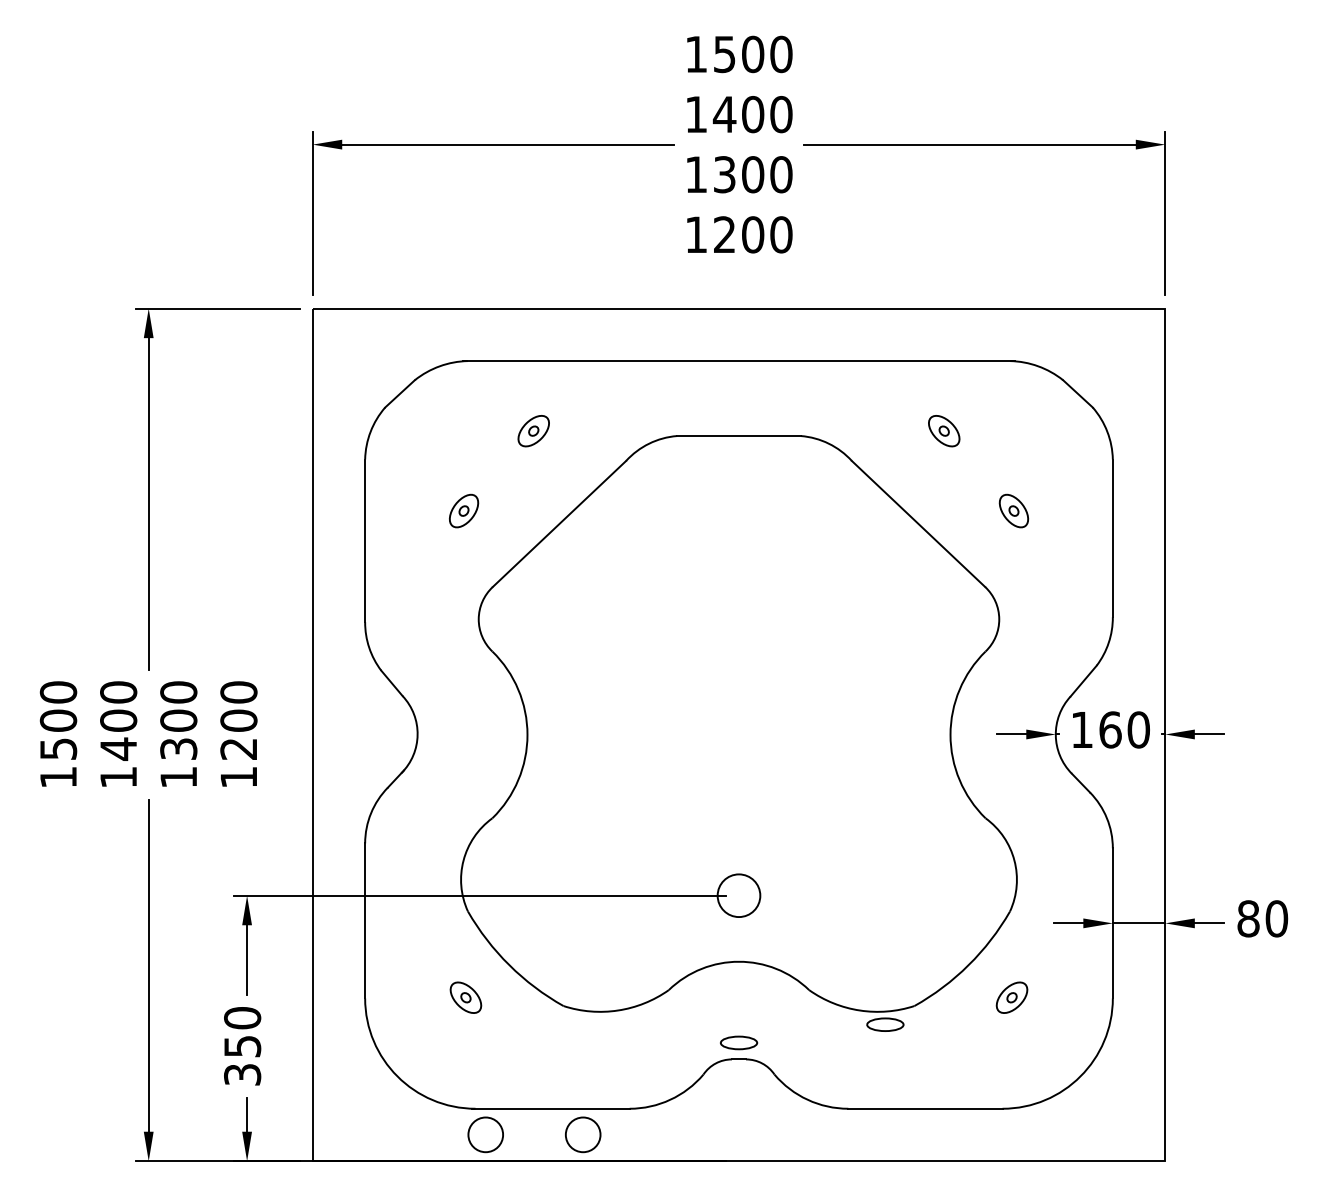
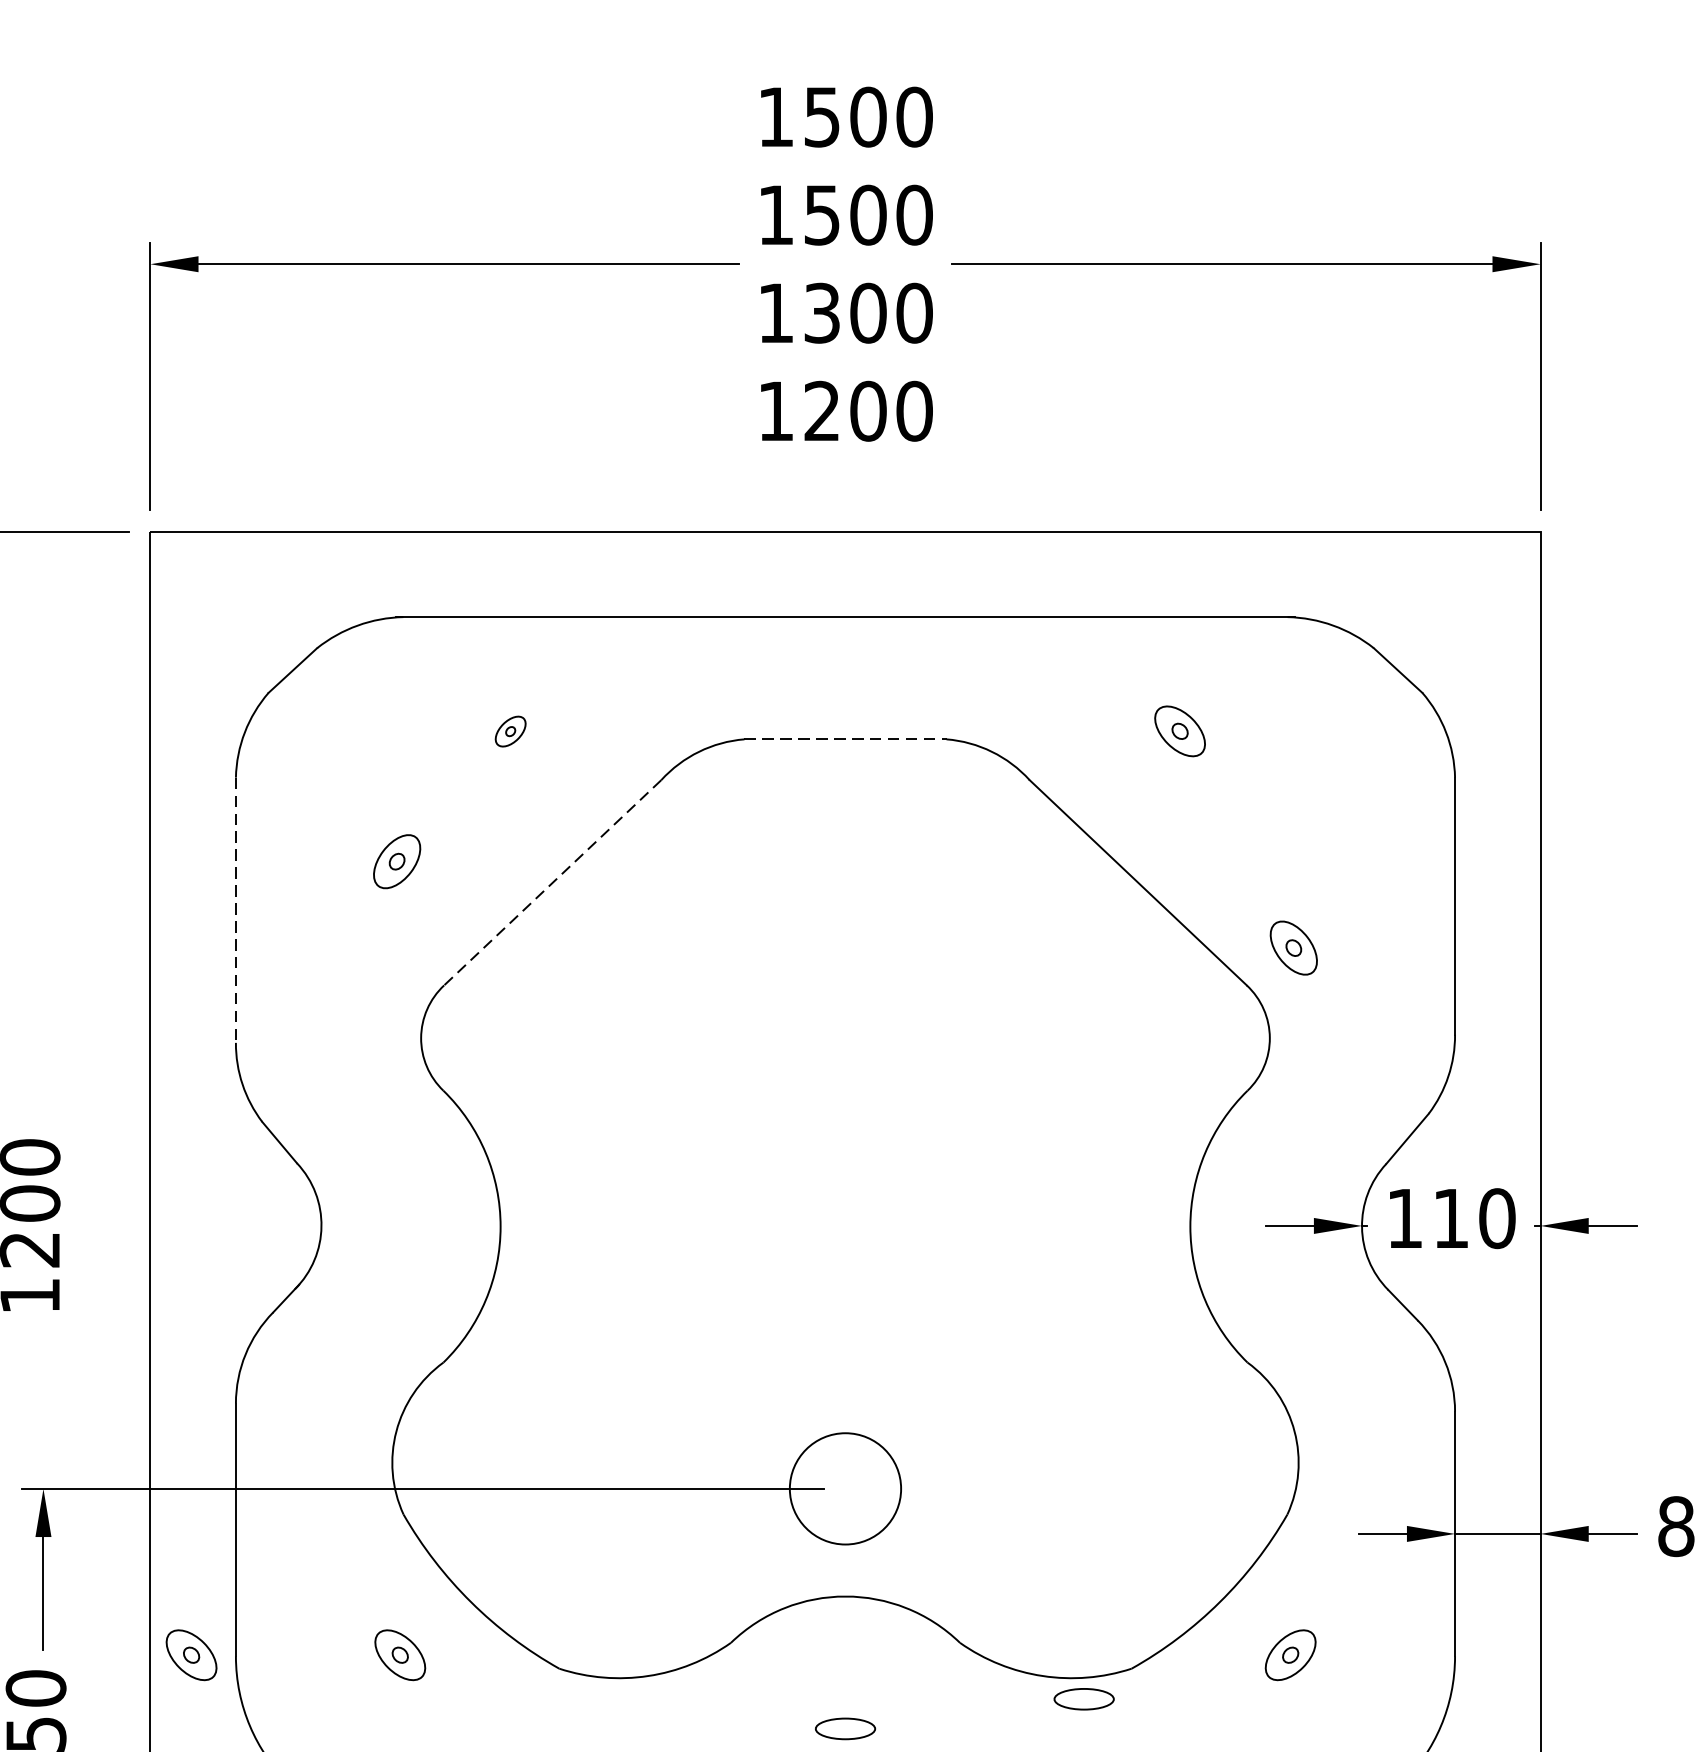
text: (724, 114) -> (821, 215), 1400 -> 1500
part: (533, 431) -> (510, 731), size x0.6
line: (739, 436) -> (846, 740), solid -> dashed
part: (1013, 510) -> (1293, 947), moved
line: (559, 523) -> (552, 881), solid -> dashed
line: (365, 541) -> (236, 911), solid -> dashed
text: (1110, 729) -> (1451, 1217), 160 -> 110
circle: (738, 895) -> (844, 1488), size x1.6
part: (337, 997) -> (190, 1654), added

